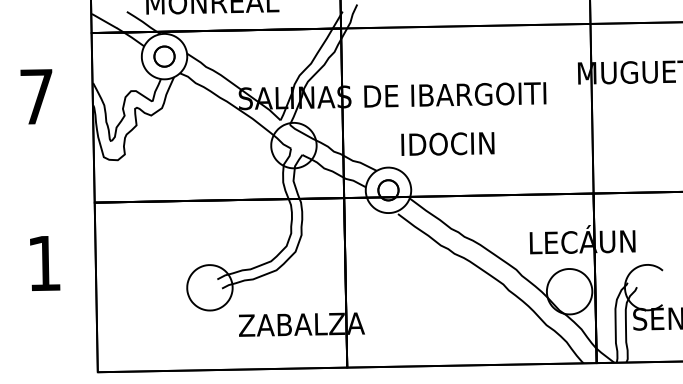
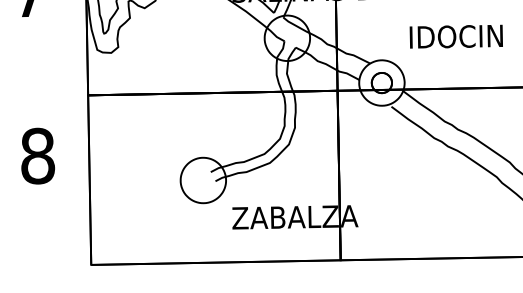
text: (447, 143) -> (455, 36), moved
text: (44, 263) -> (37, 156), 1 -> 8

